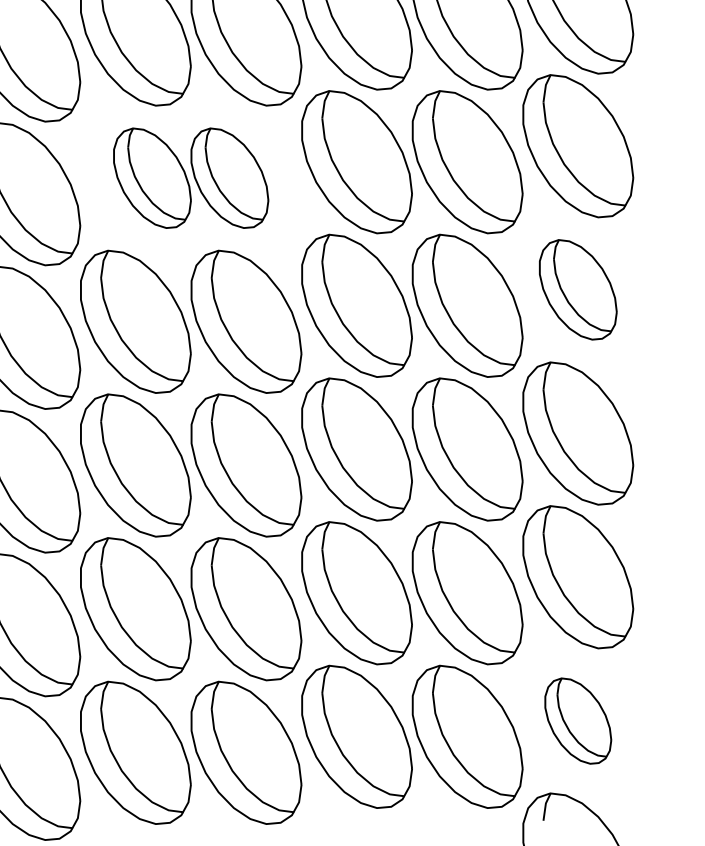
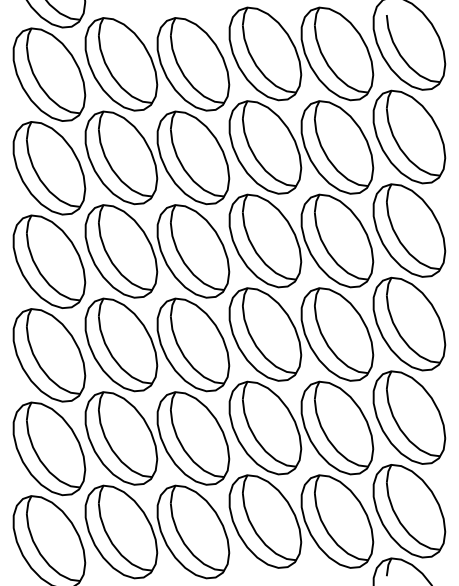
part: (191, 177) -> (157, 157), size x1.43
part: (578, 289) -> (409, 230), size x1.43
part: (578, 721) -> (409, 511), size x1.67

